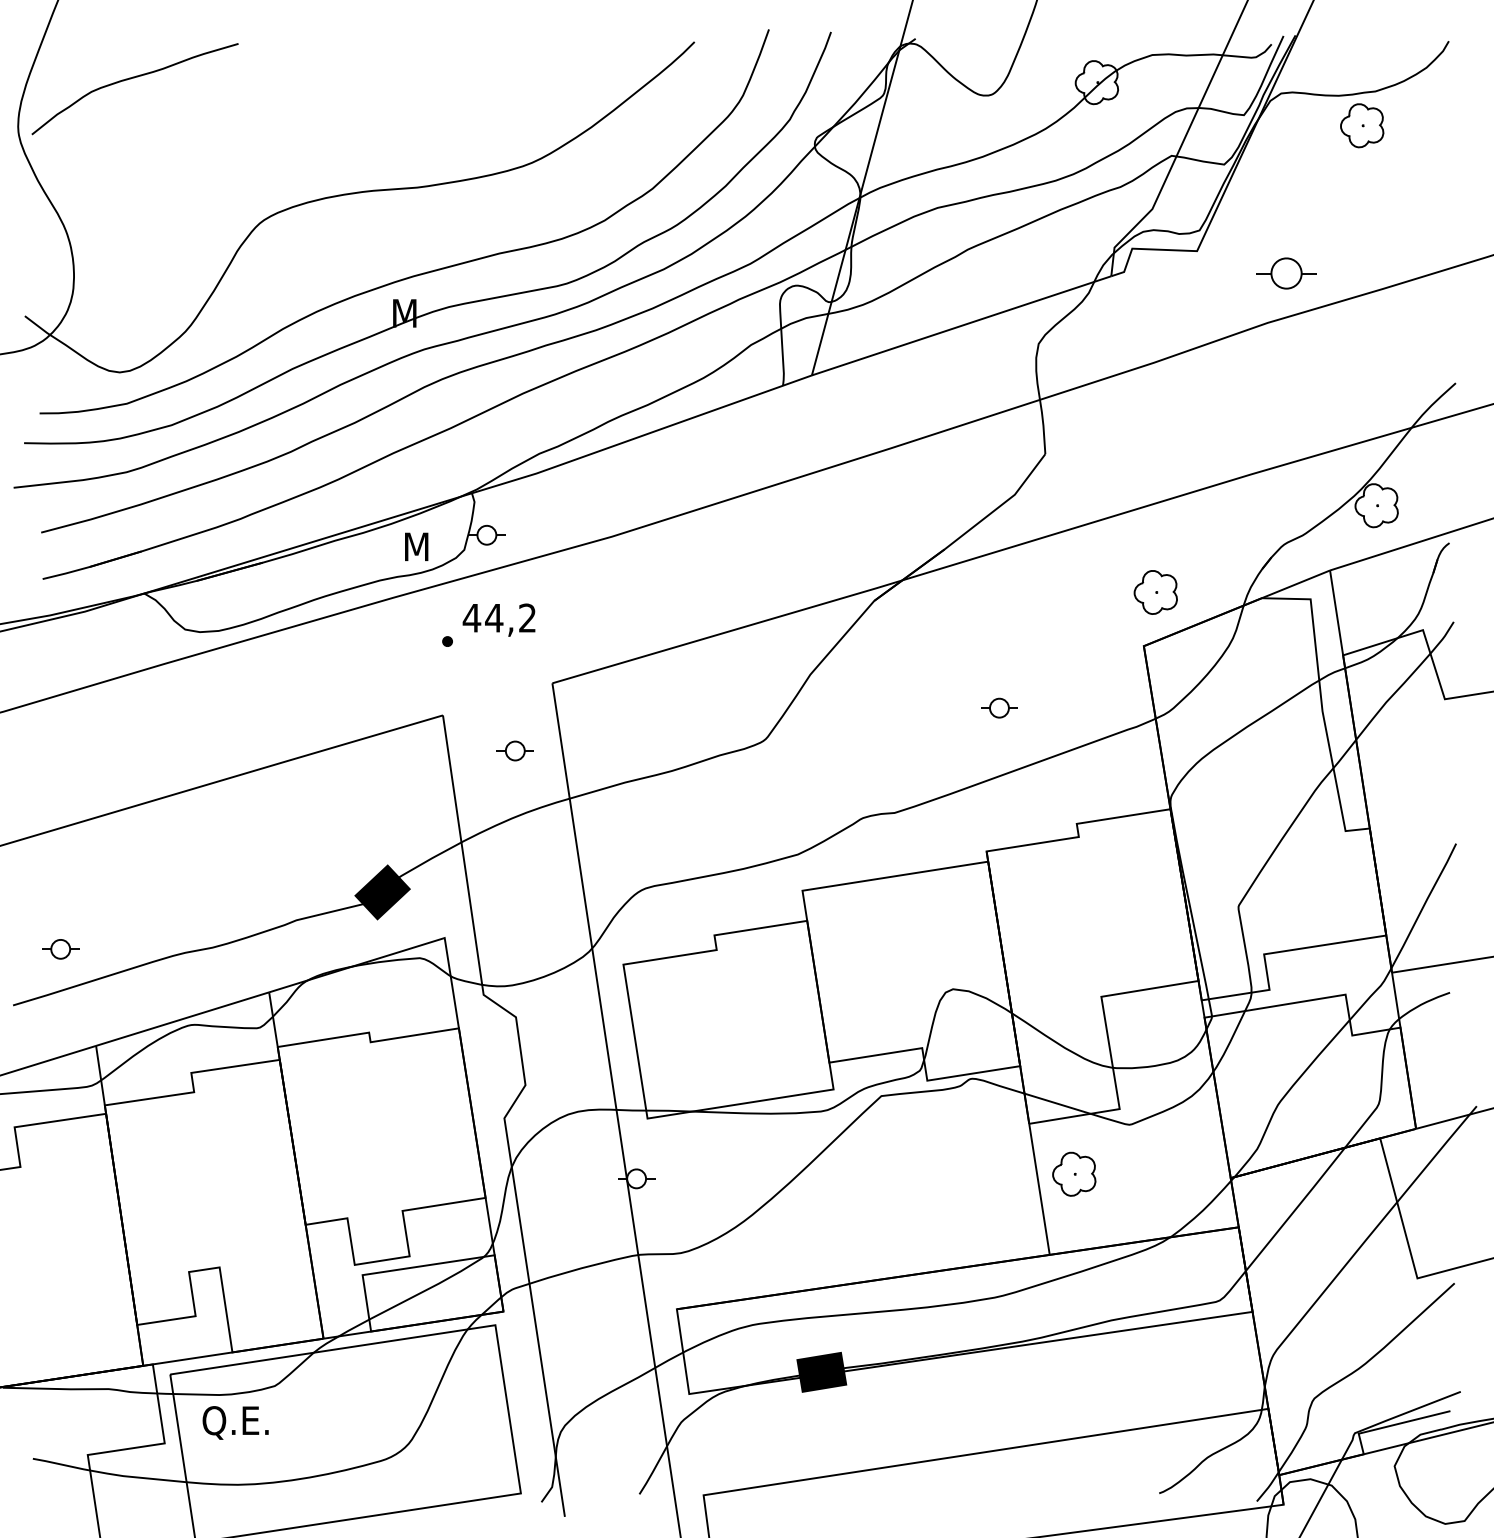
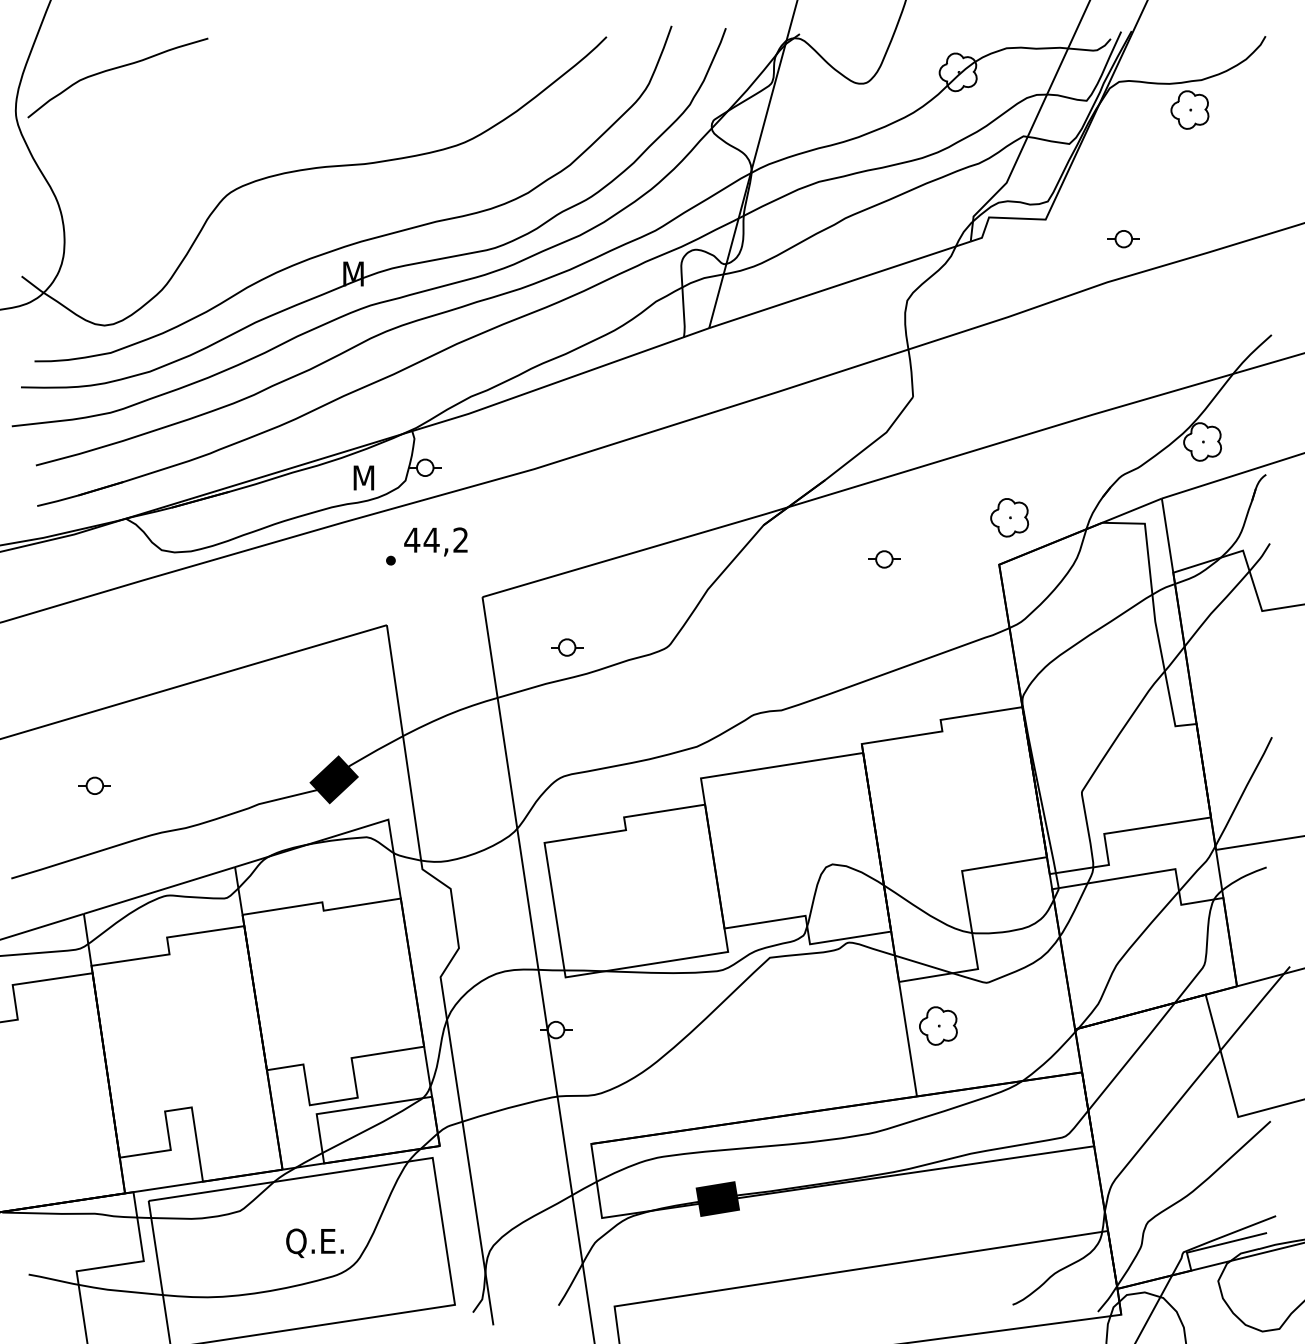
part: (1286, 273) -> (1123, 239), size x0.62
part: (999, 707) -> (884, 558), moved
part: (514, 750) -> (566, 647), moved
part: (60, 949) -> (94, 786), moved
text: (235, 1422) -> (314, 1242), moved

